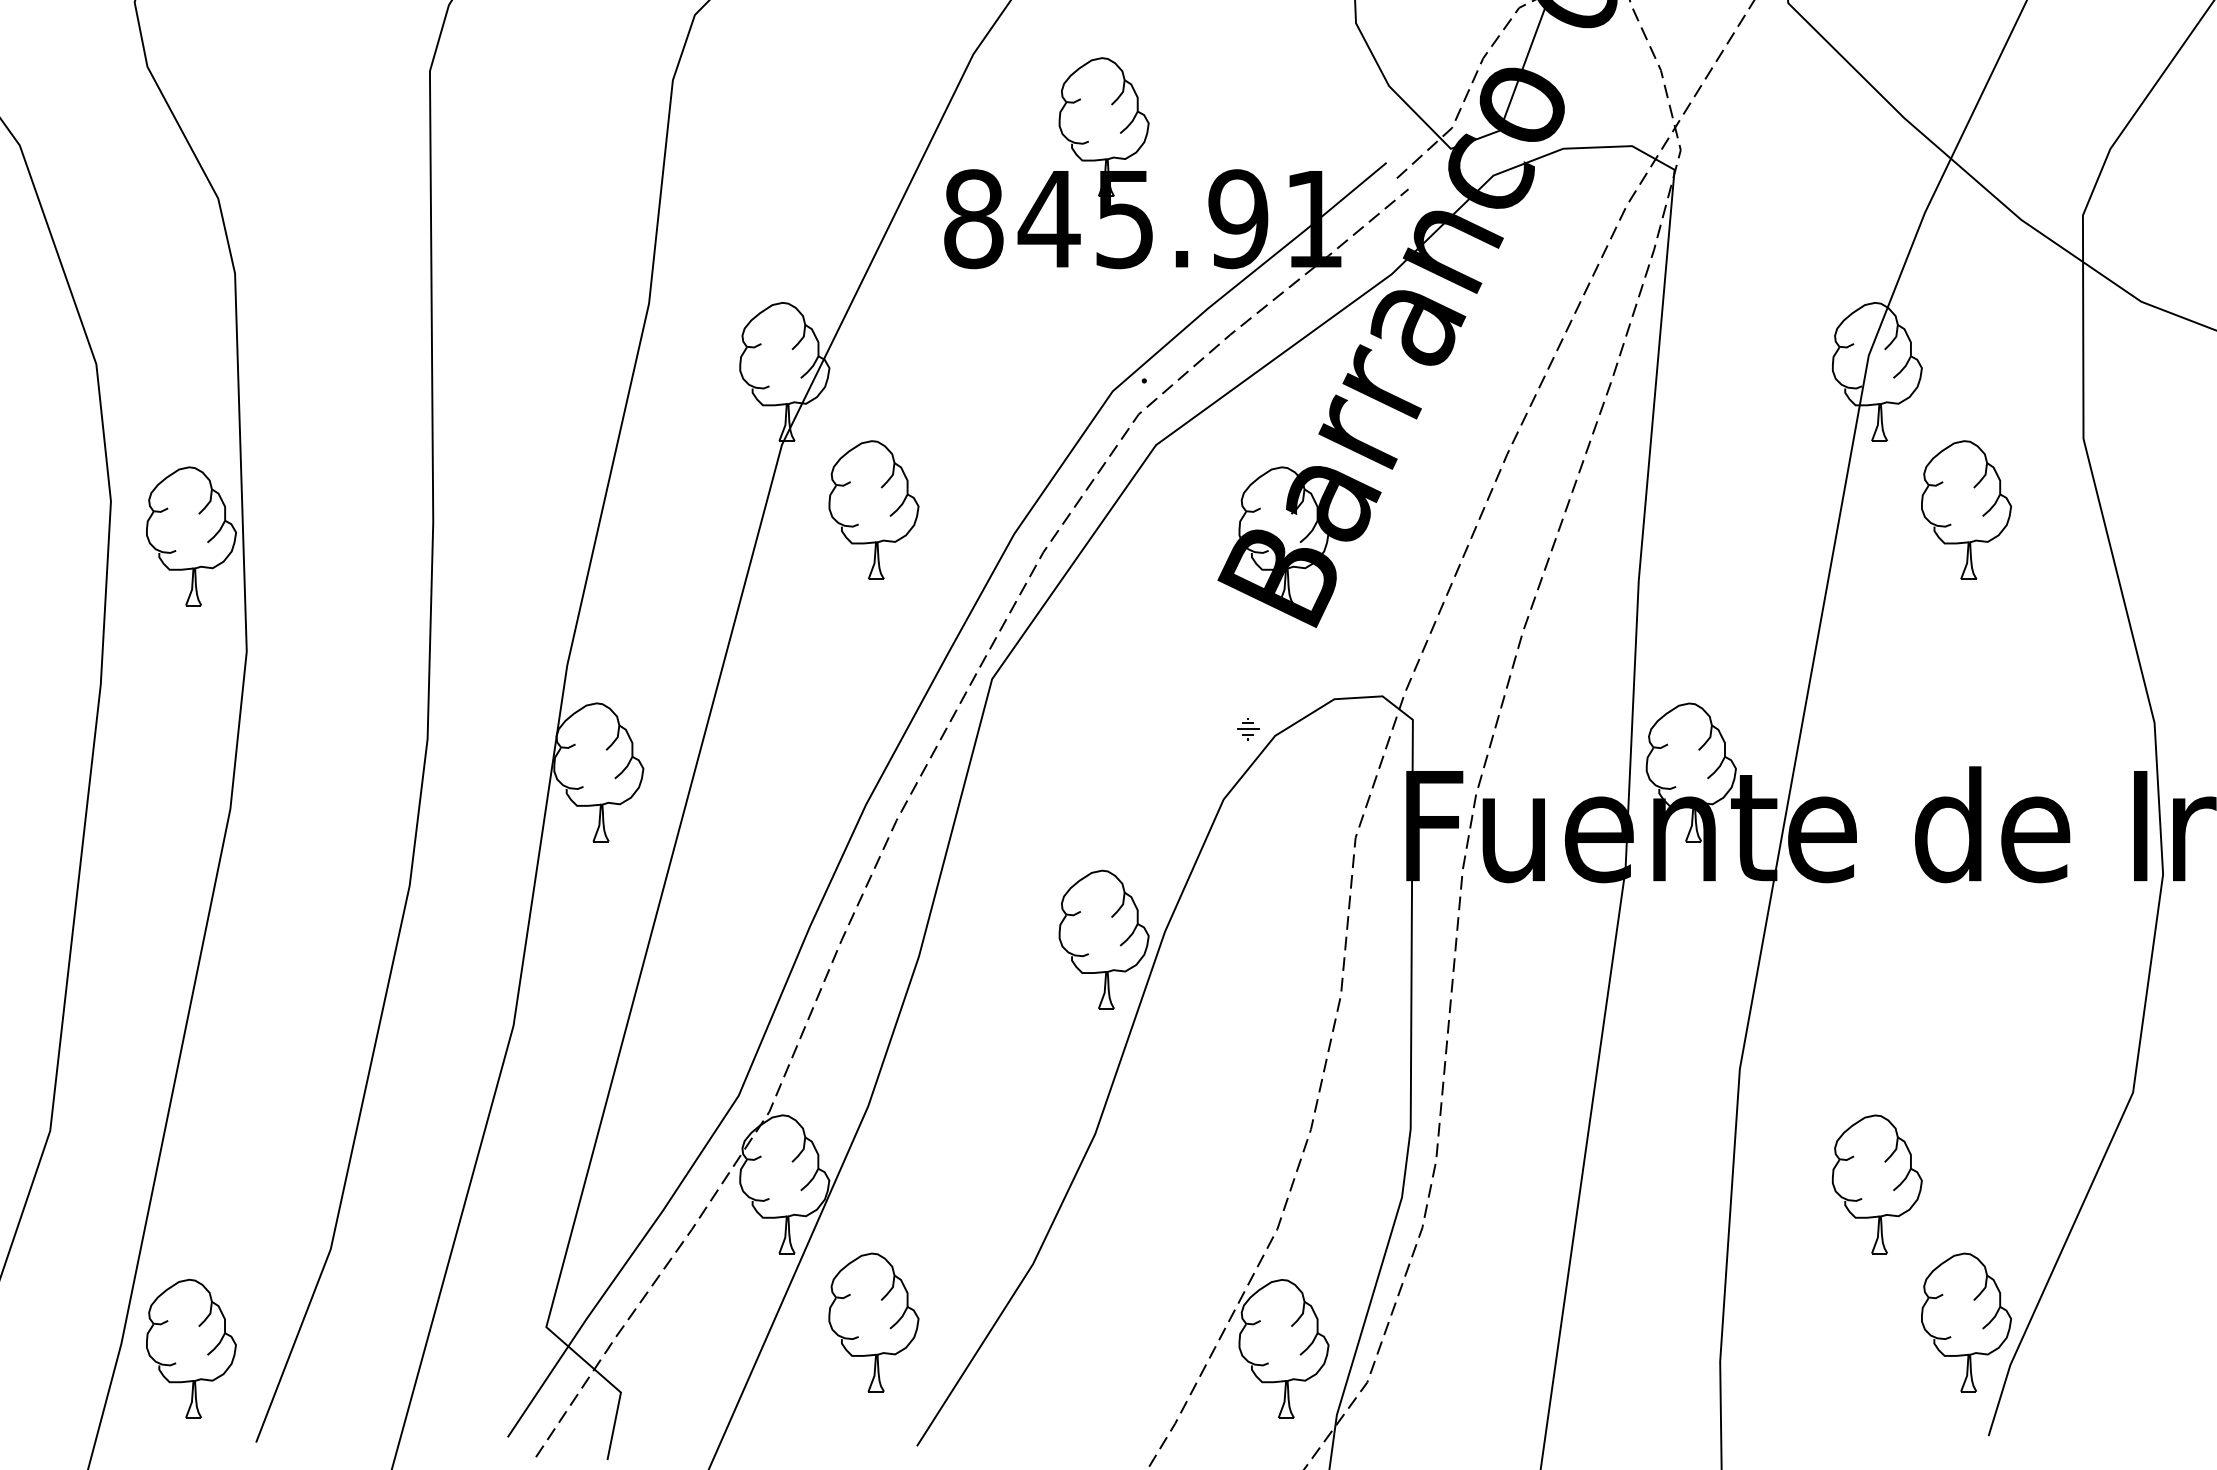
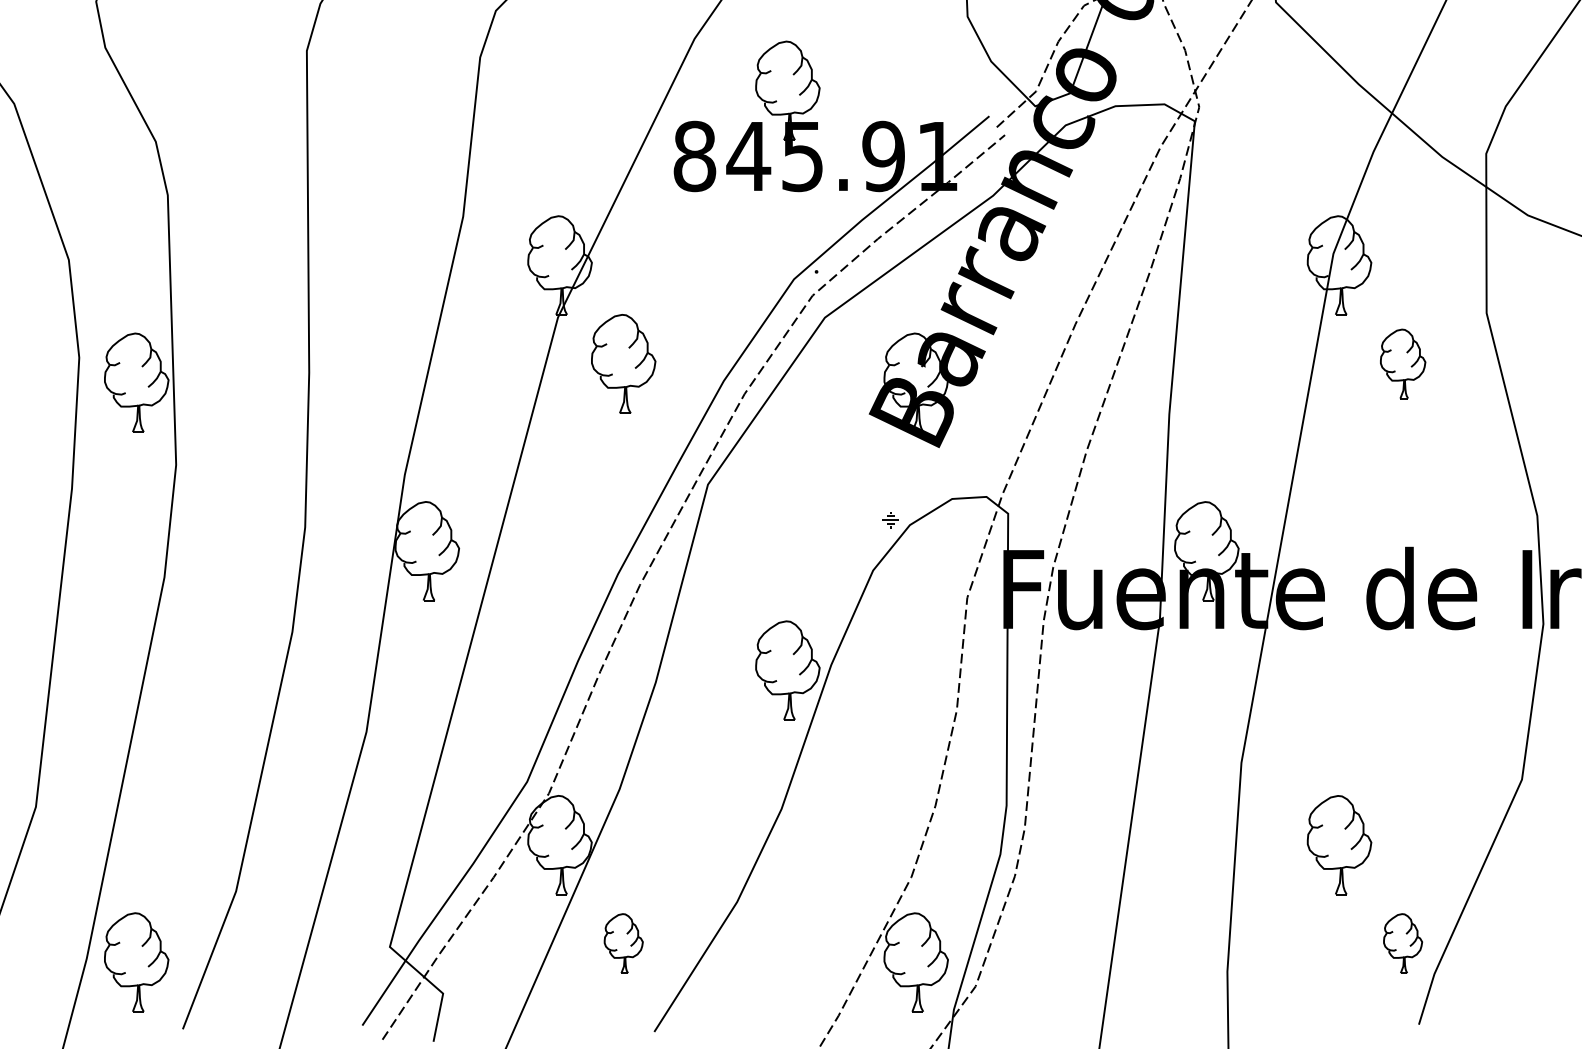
part: (1965, 509) -> (1402, 363), size x0.7
part: (873, 1322) -> (623, 943), size x0.6
part: (1965, 1322) -> (1402, 943), size x0.6

